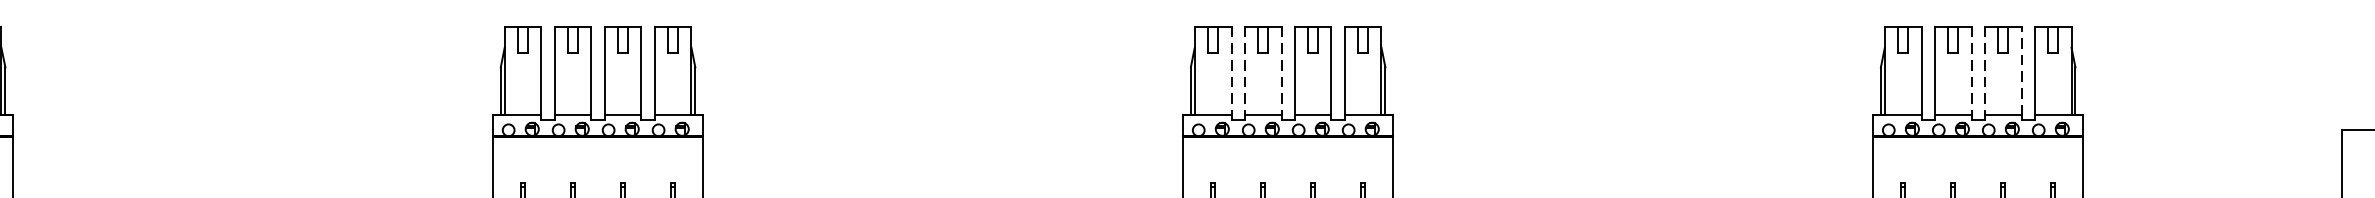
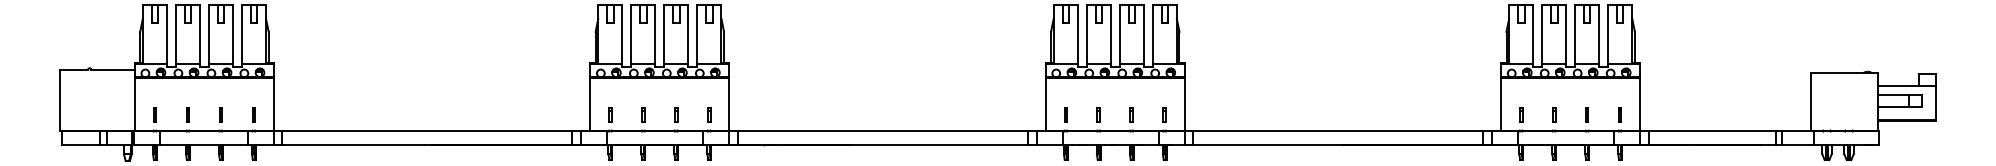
line: (2021, 69) -> (1599, 33), dashed -> solid
line: (1230, 71) -> (1077, 34), dashed -> solid
line: (1244, 71) -> (1086, 34), dashed -> solid
line: (1280, 71) -> (1110, 34), dashed -> solid
line: (1971, 71) -> (1566, 34), dashed -> solid
line: (1985, 71) -> (1575, 34), dashed -> solid

